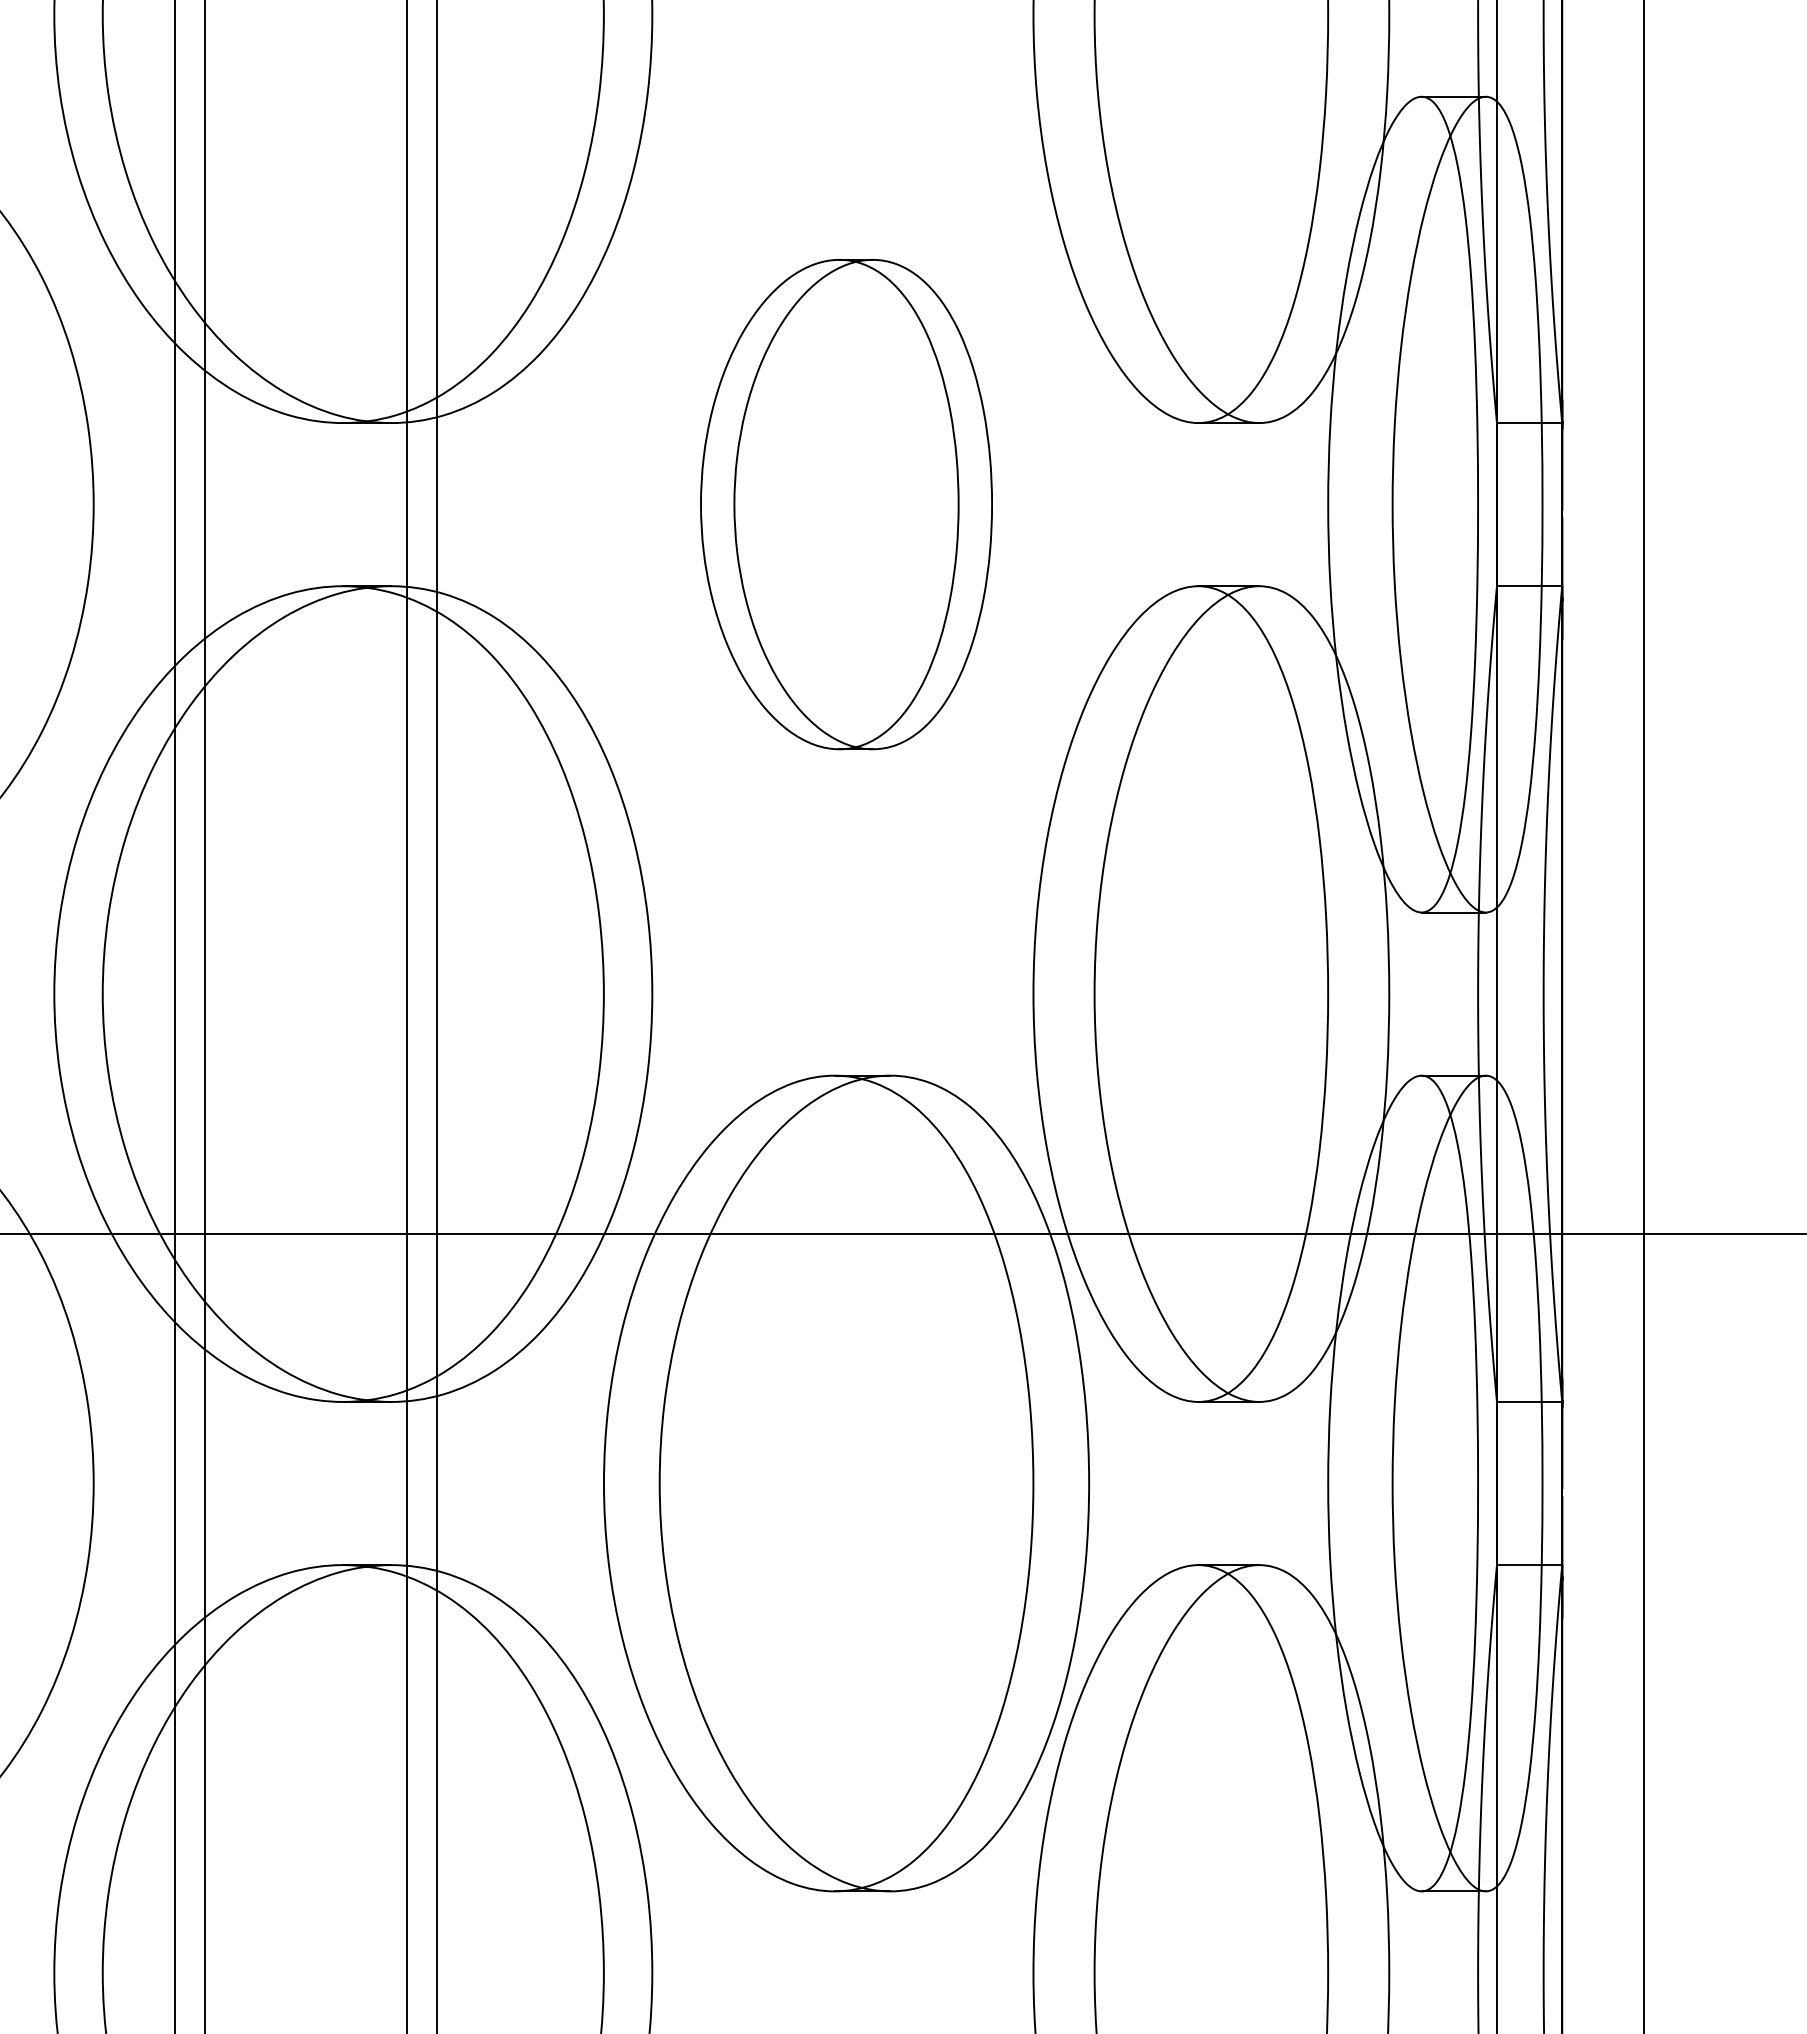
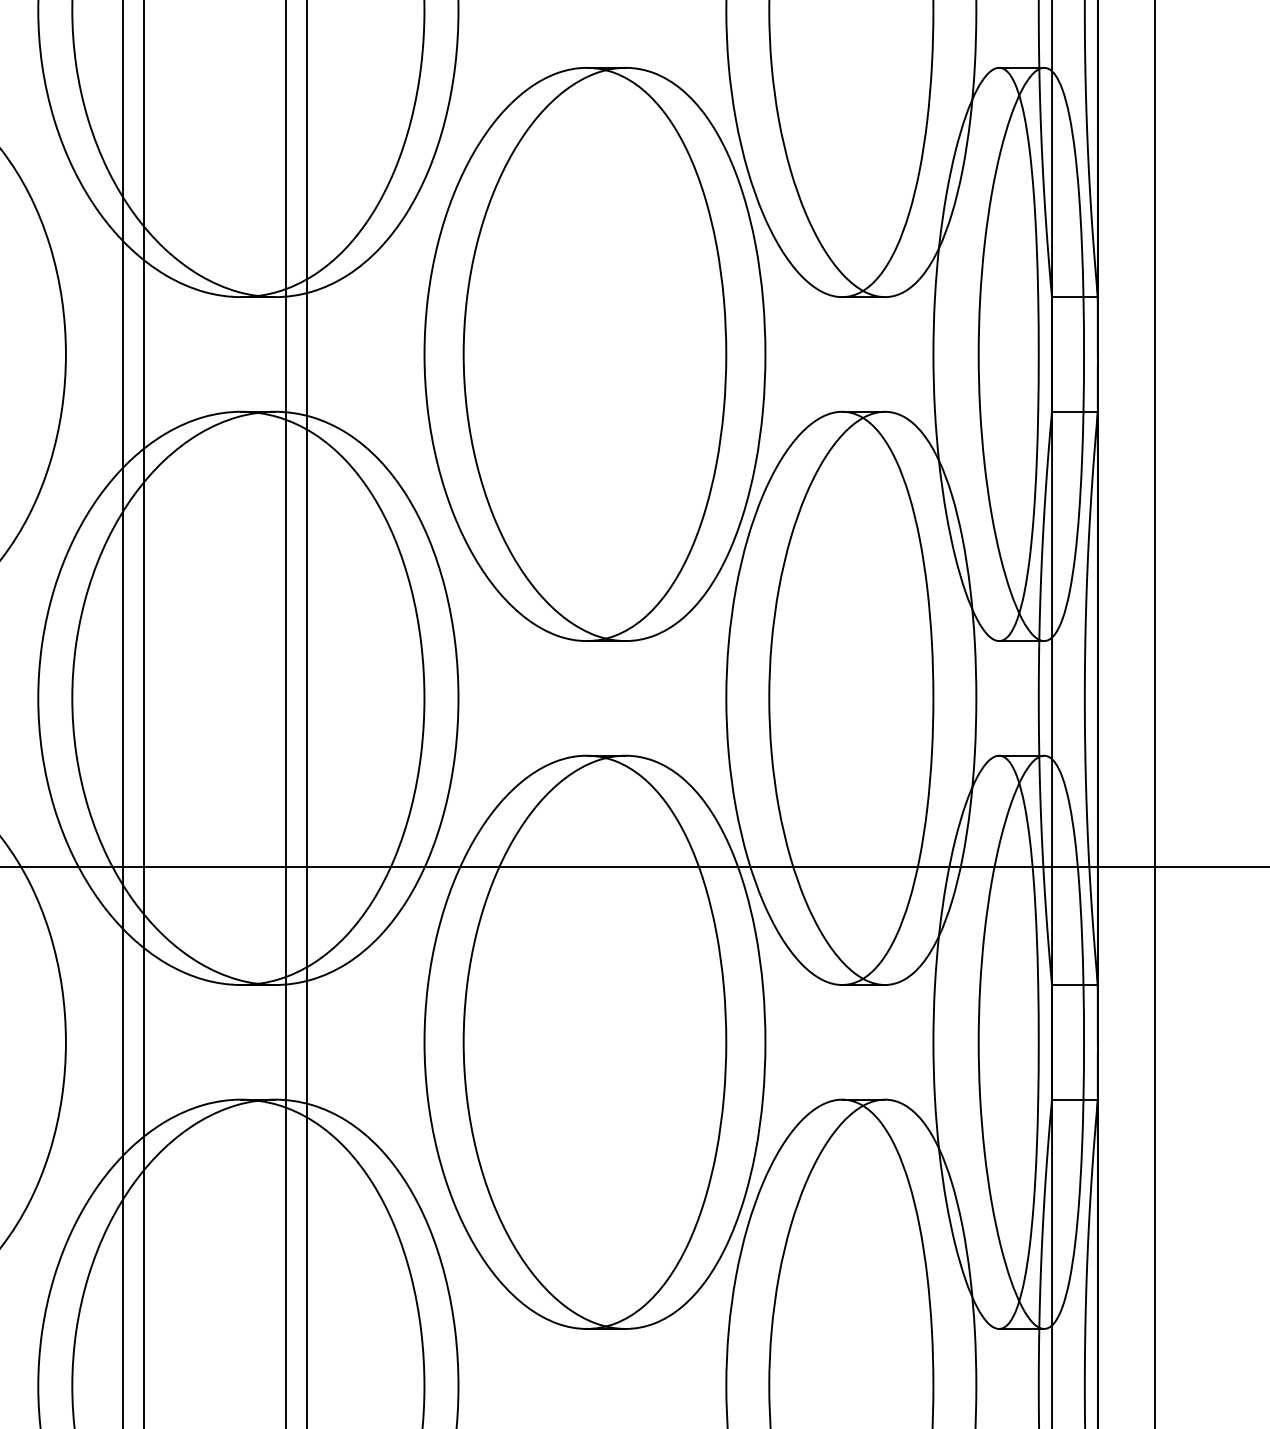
part: (846, 504) -> (594, 354), size x1.67

